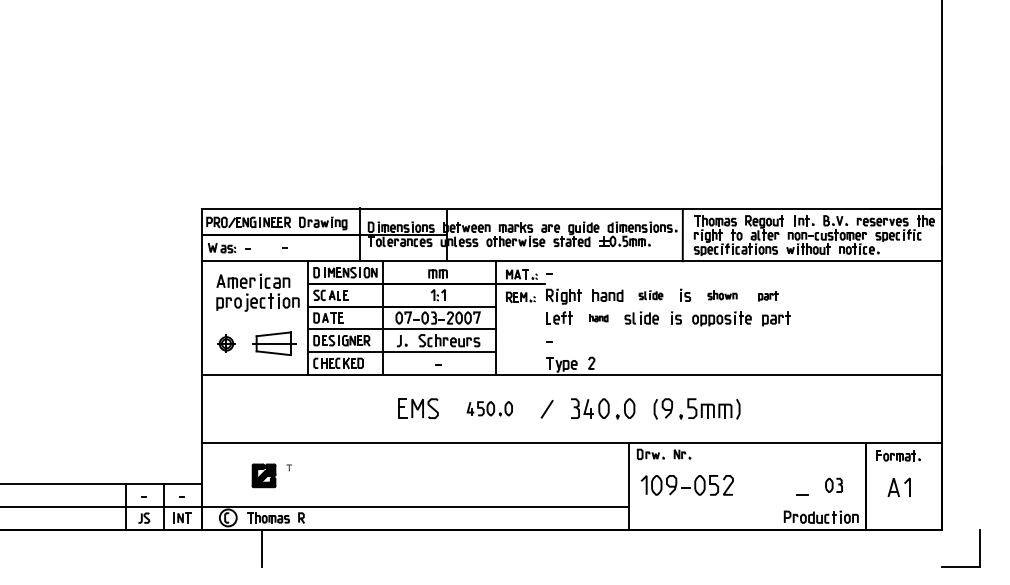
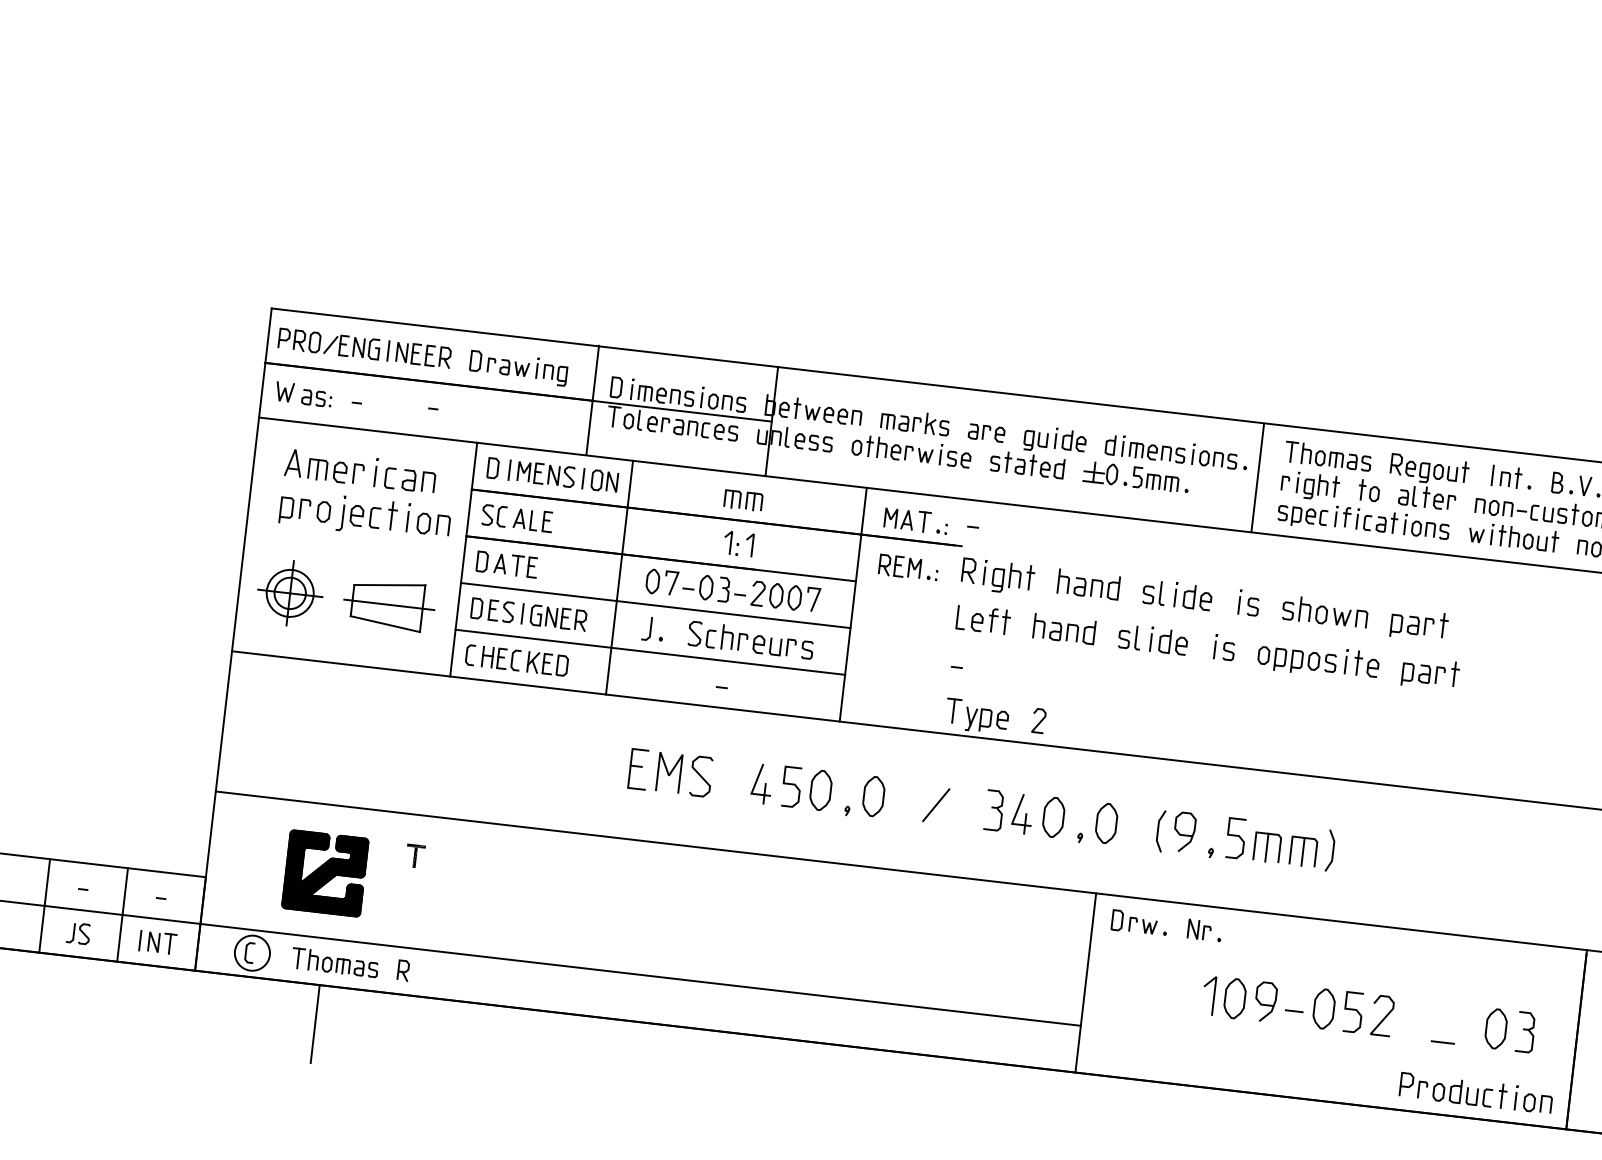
part: (650, 294) -> (1176, 592), size x1.43
part: (722, 295) -> (1325, 612), size x1.43
part: (768, 296) -> (1419, 625), size x1.43
part: (598, 317) -> (1064, 627), size x1.67
part: (226, 343) -> (290, 592), size x1.67
part: (489, 408) -> (817, 789), size x1.43
part: (271, 475) -> (351, 875), size x1.67
part: (686, 485) -> (1296, 1006), moved
part: (833, 485) -> (1508, 1030), size x1.43

